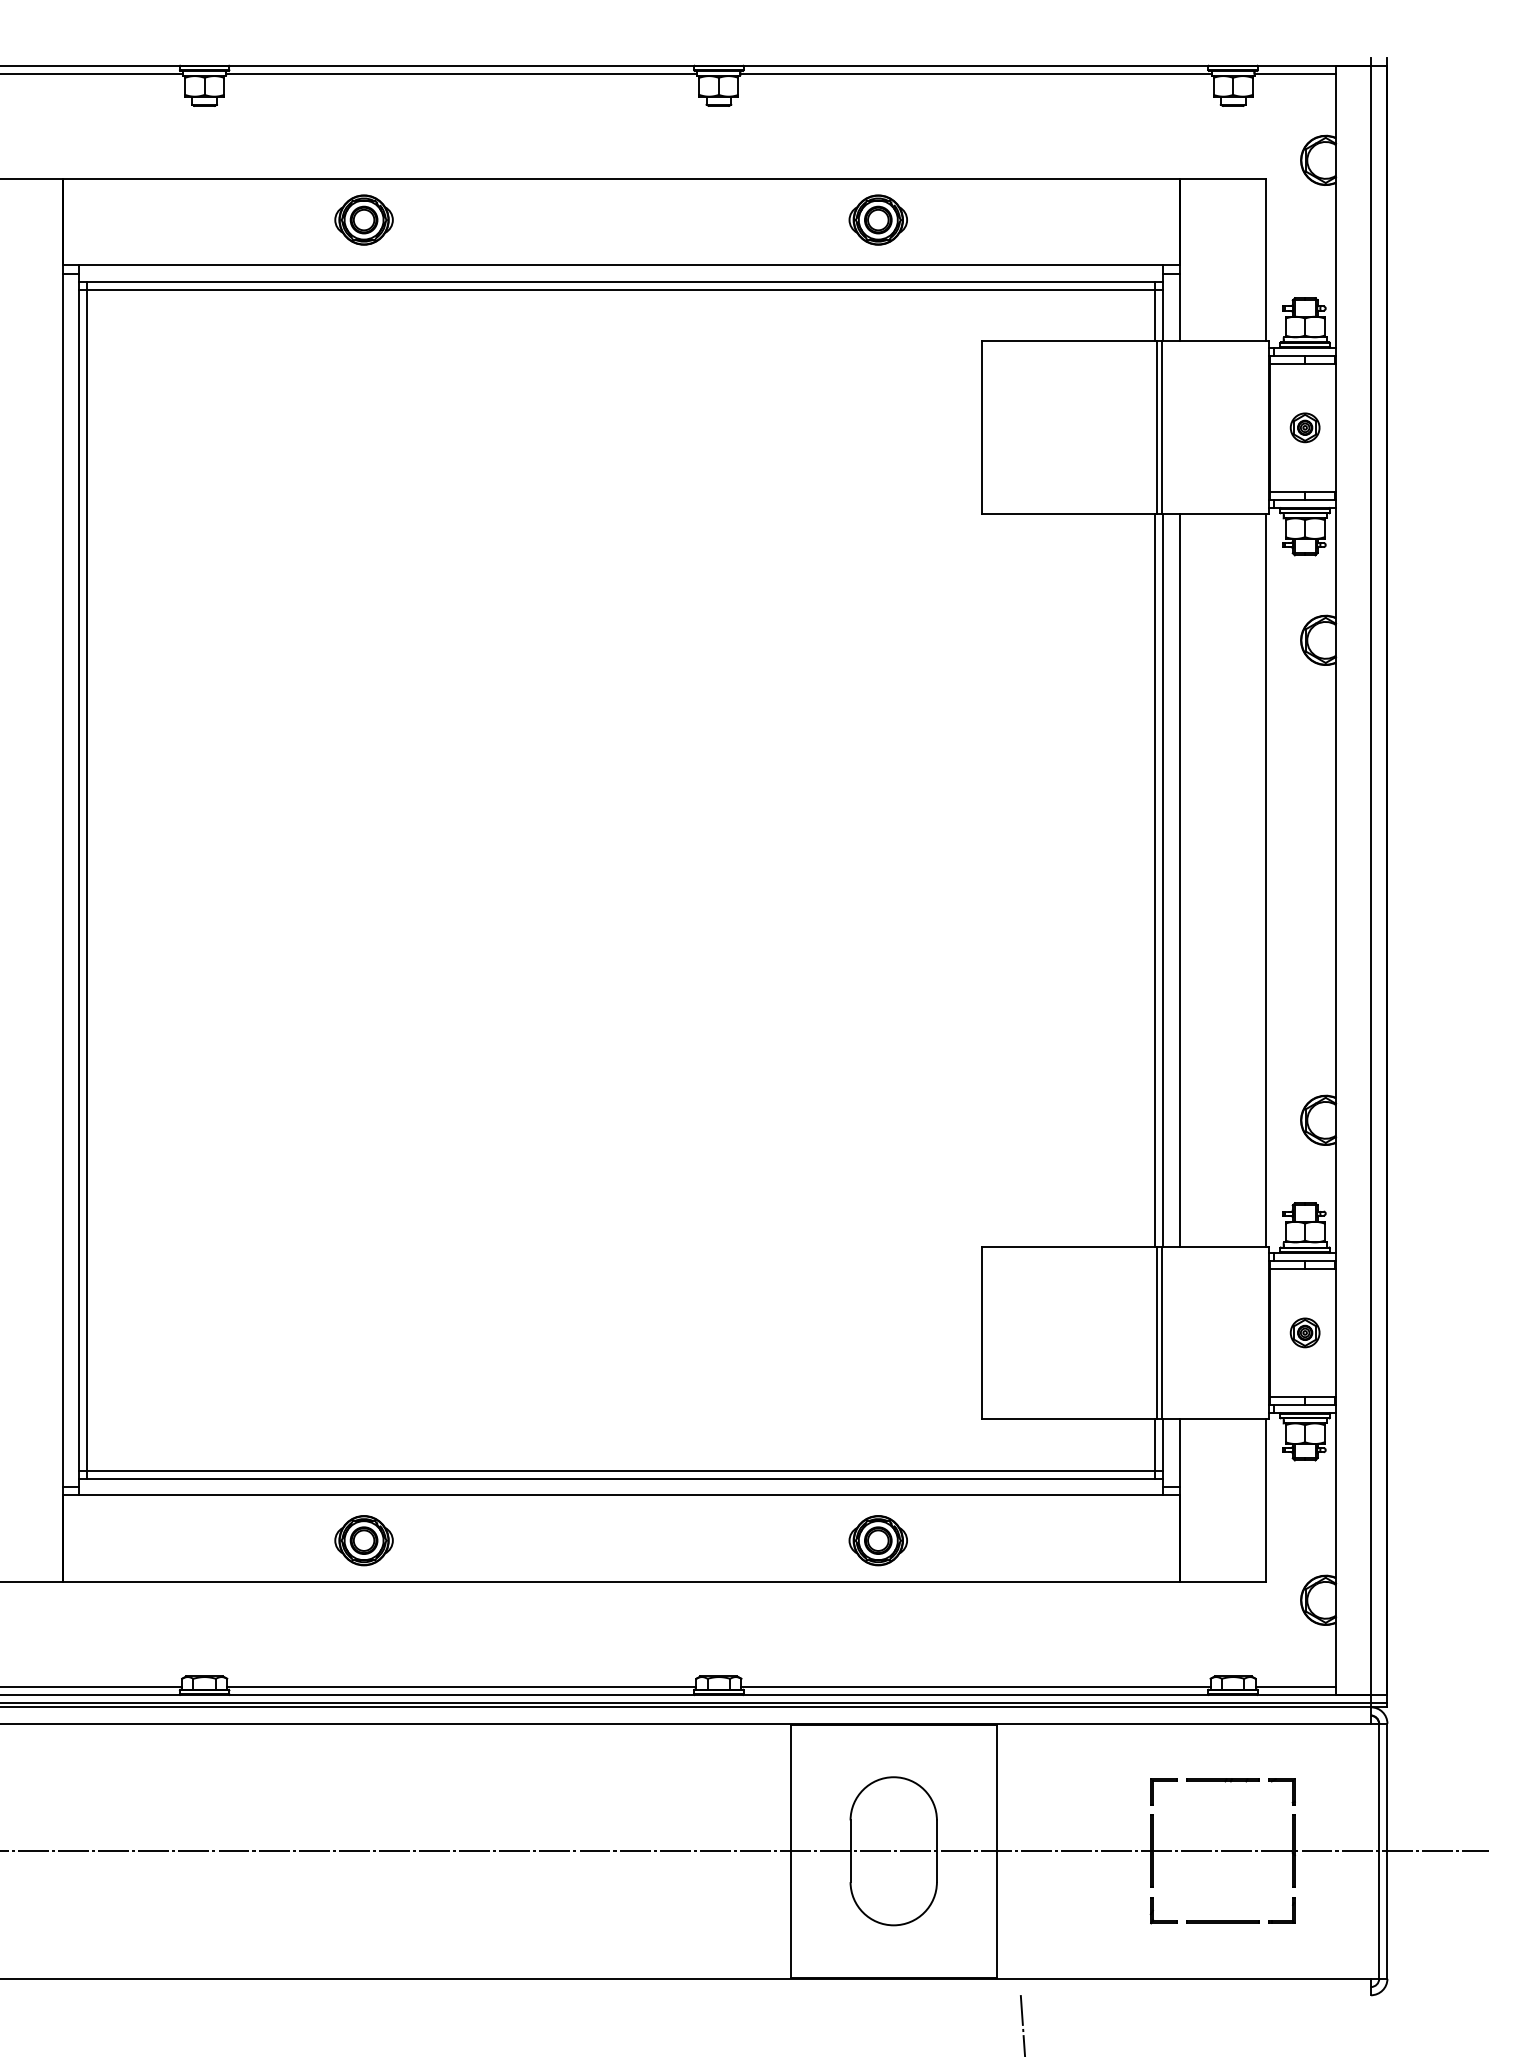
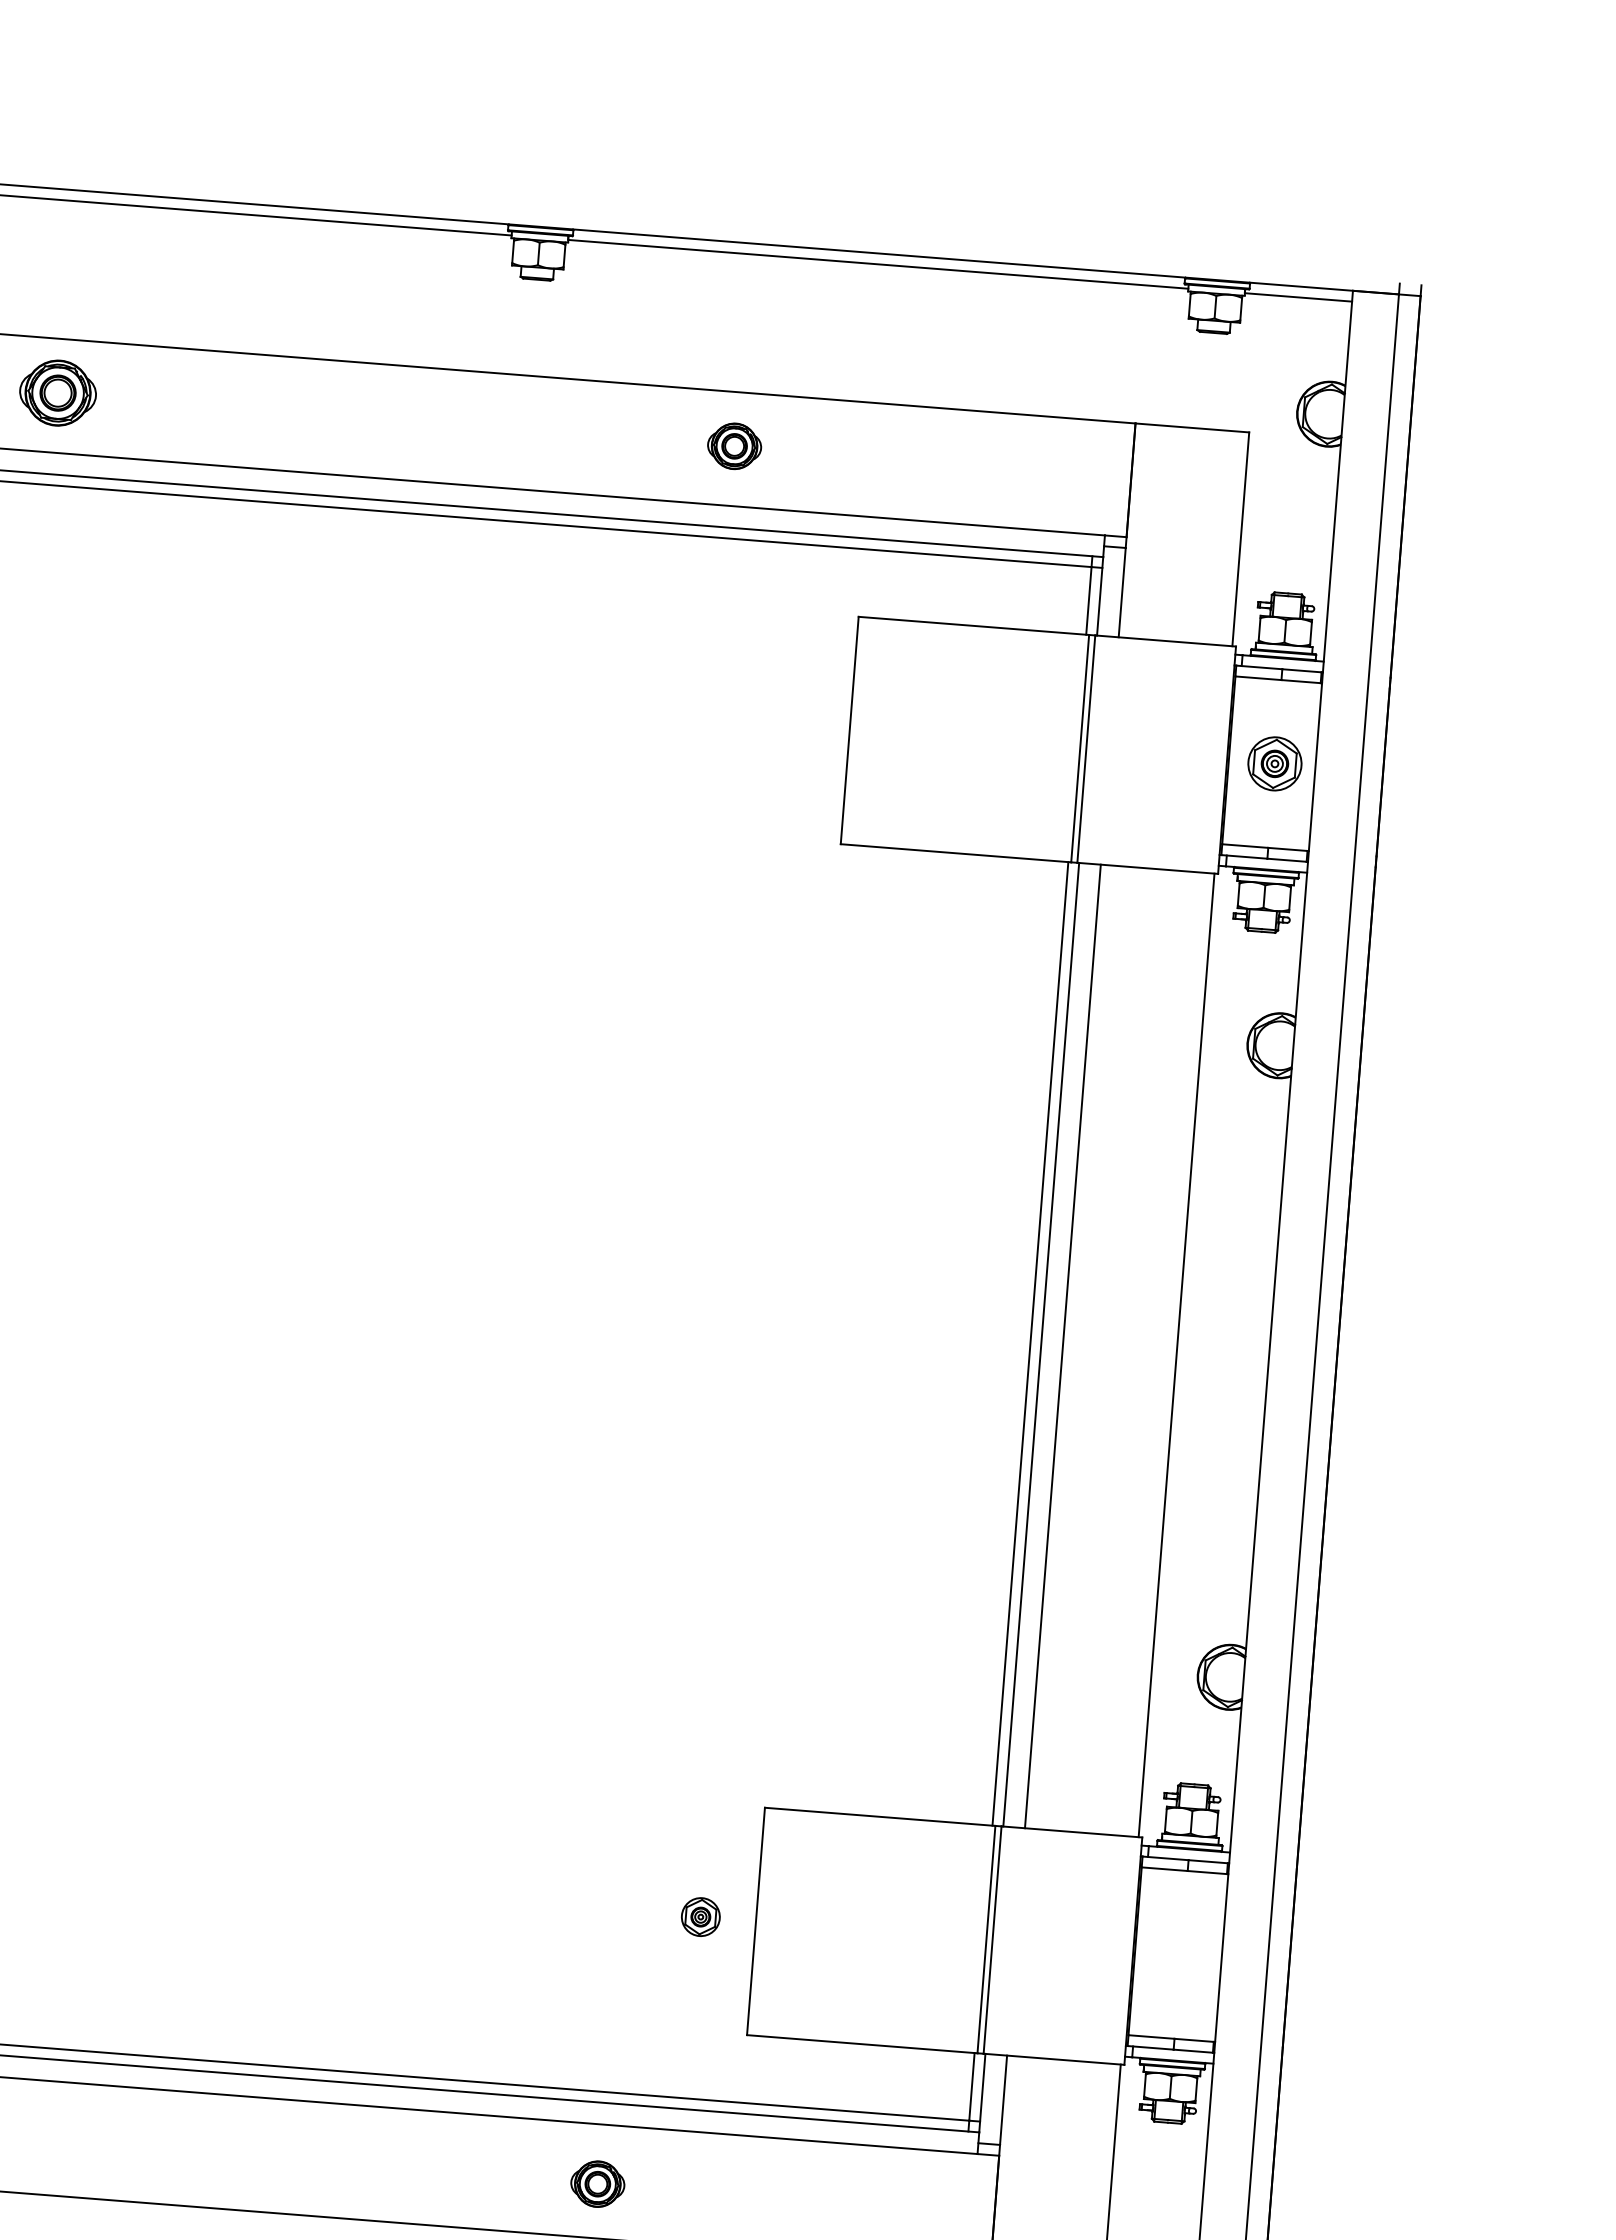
part: (877, 219) -> (733, 445), size x0.7
part: (1304, 427) -> (1274, 763), size x1.4
part: (1304, 1332) -> (700, 1916), moved
part: (877, 1540) -> (596, 2183), size x0.7

